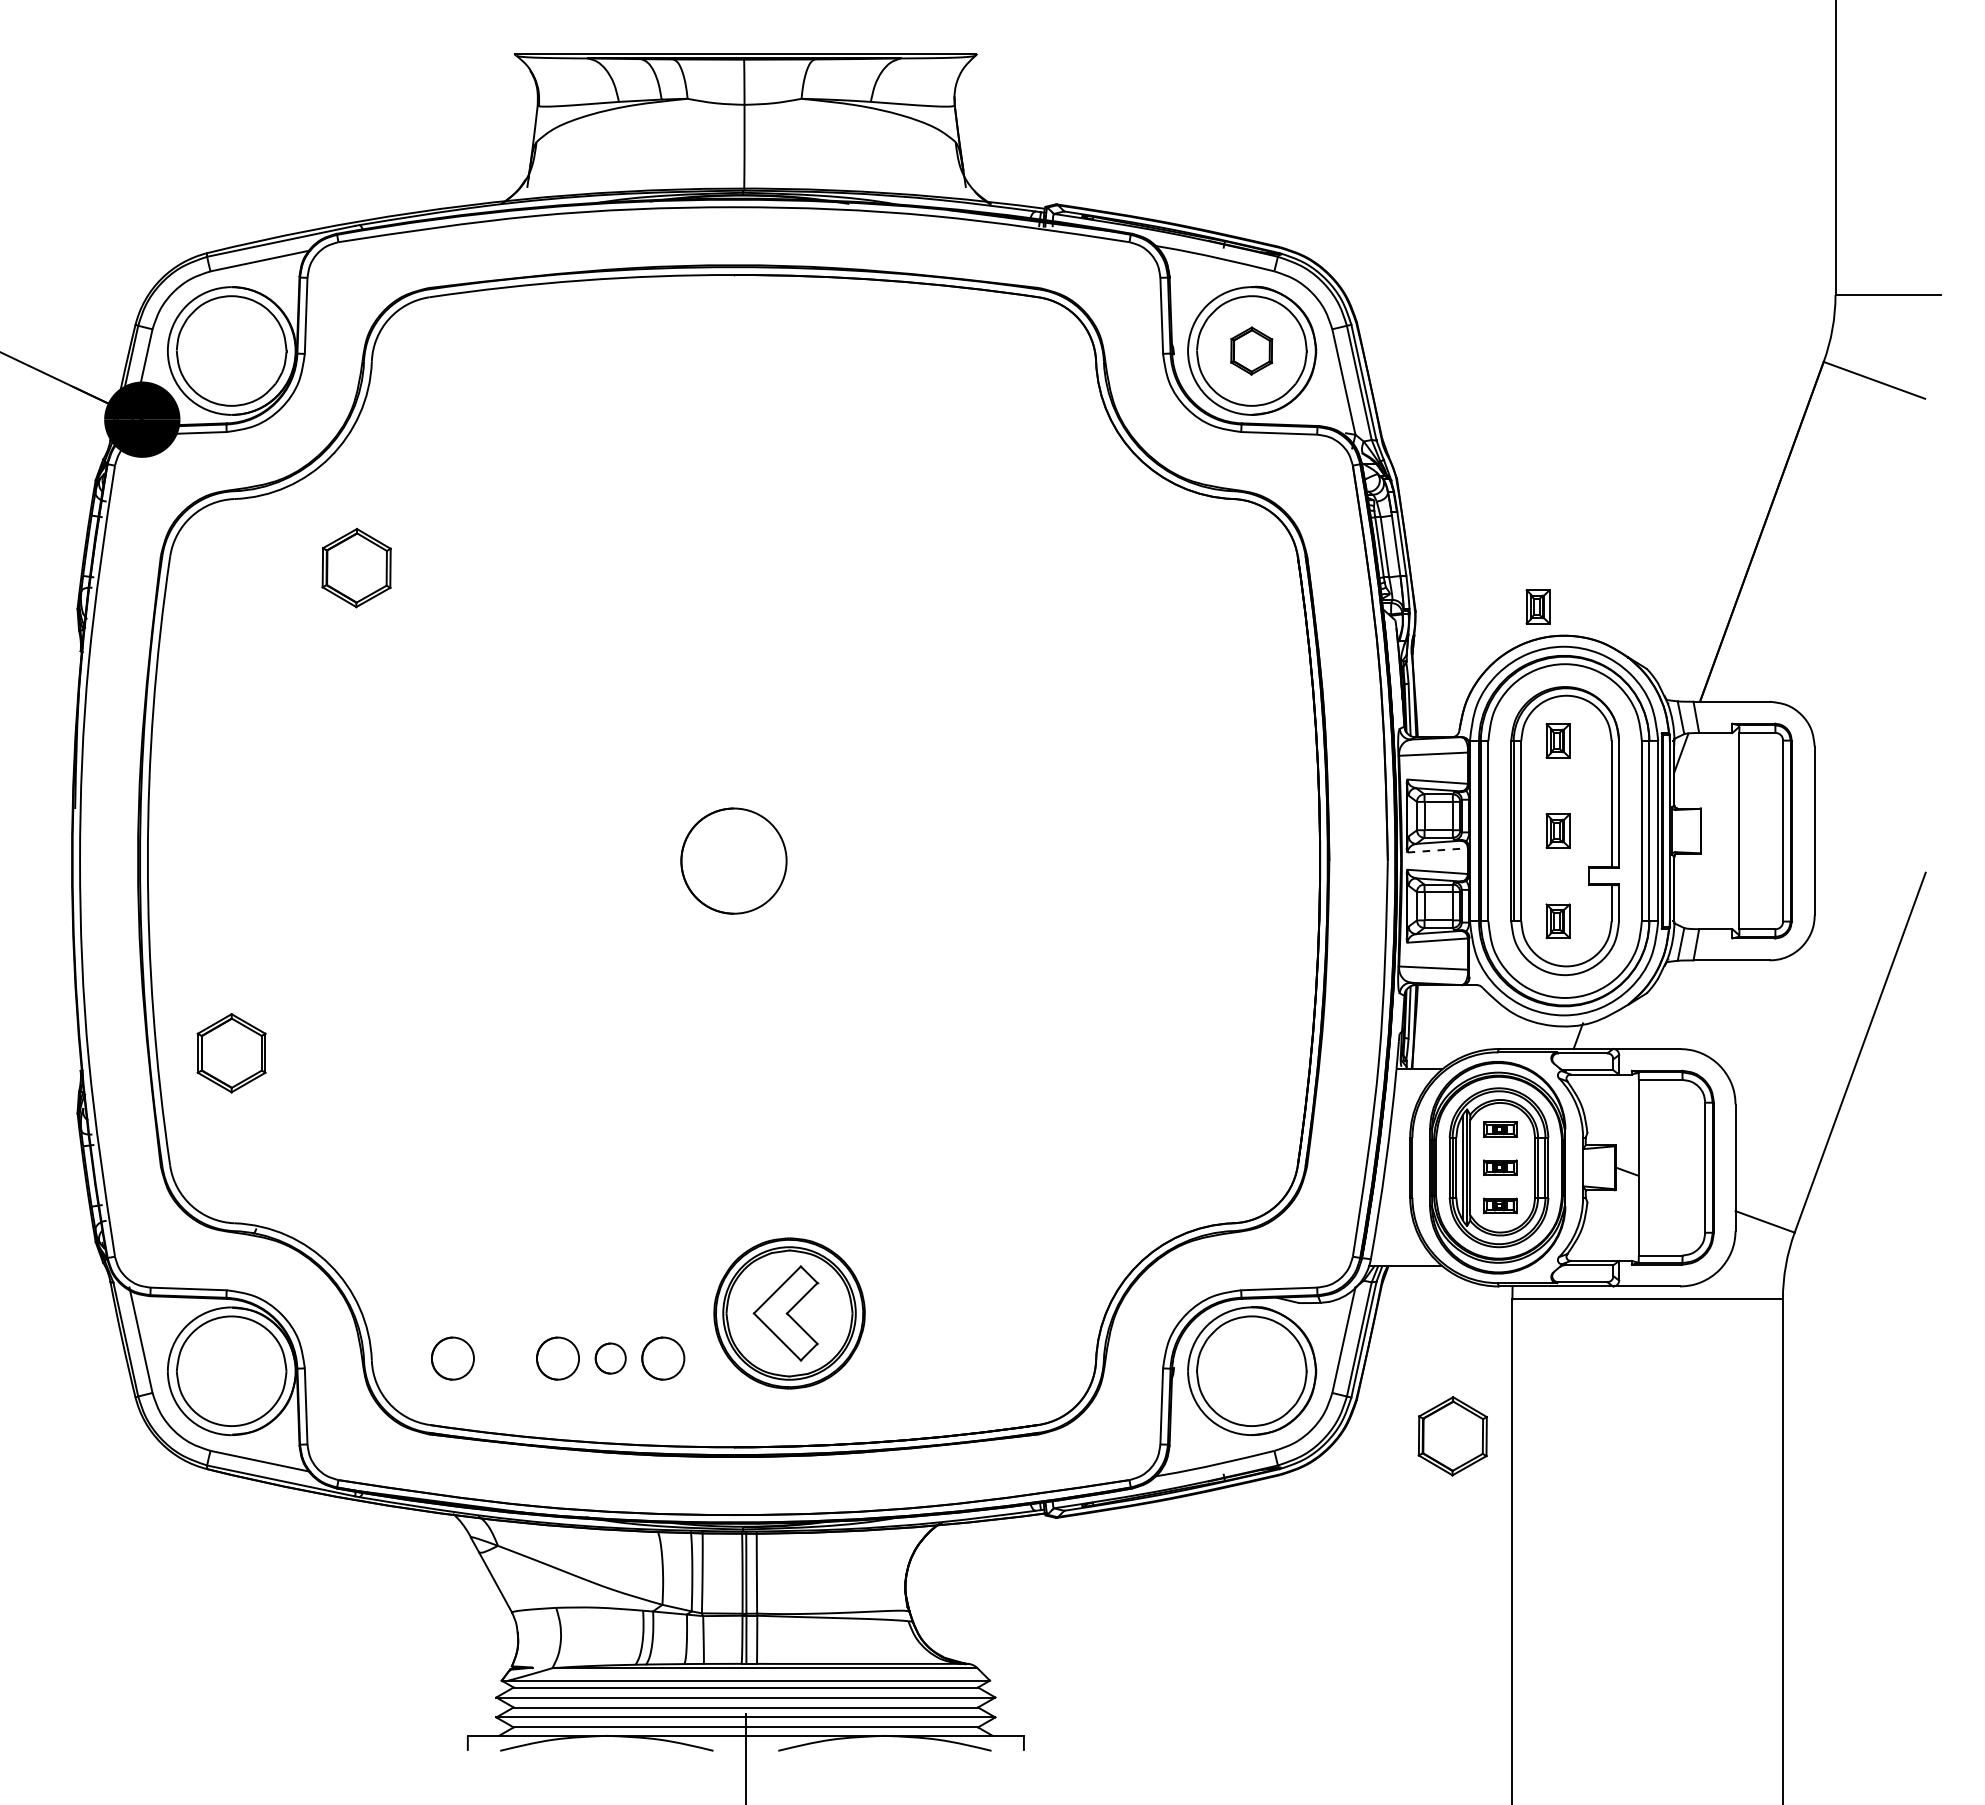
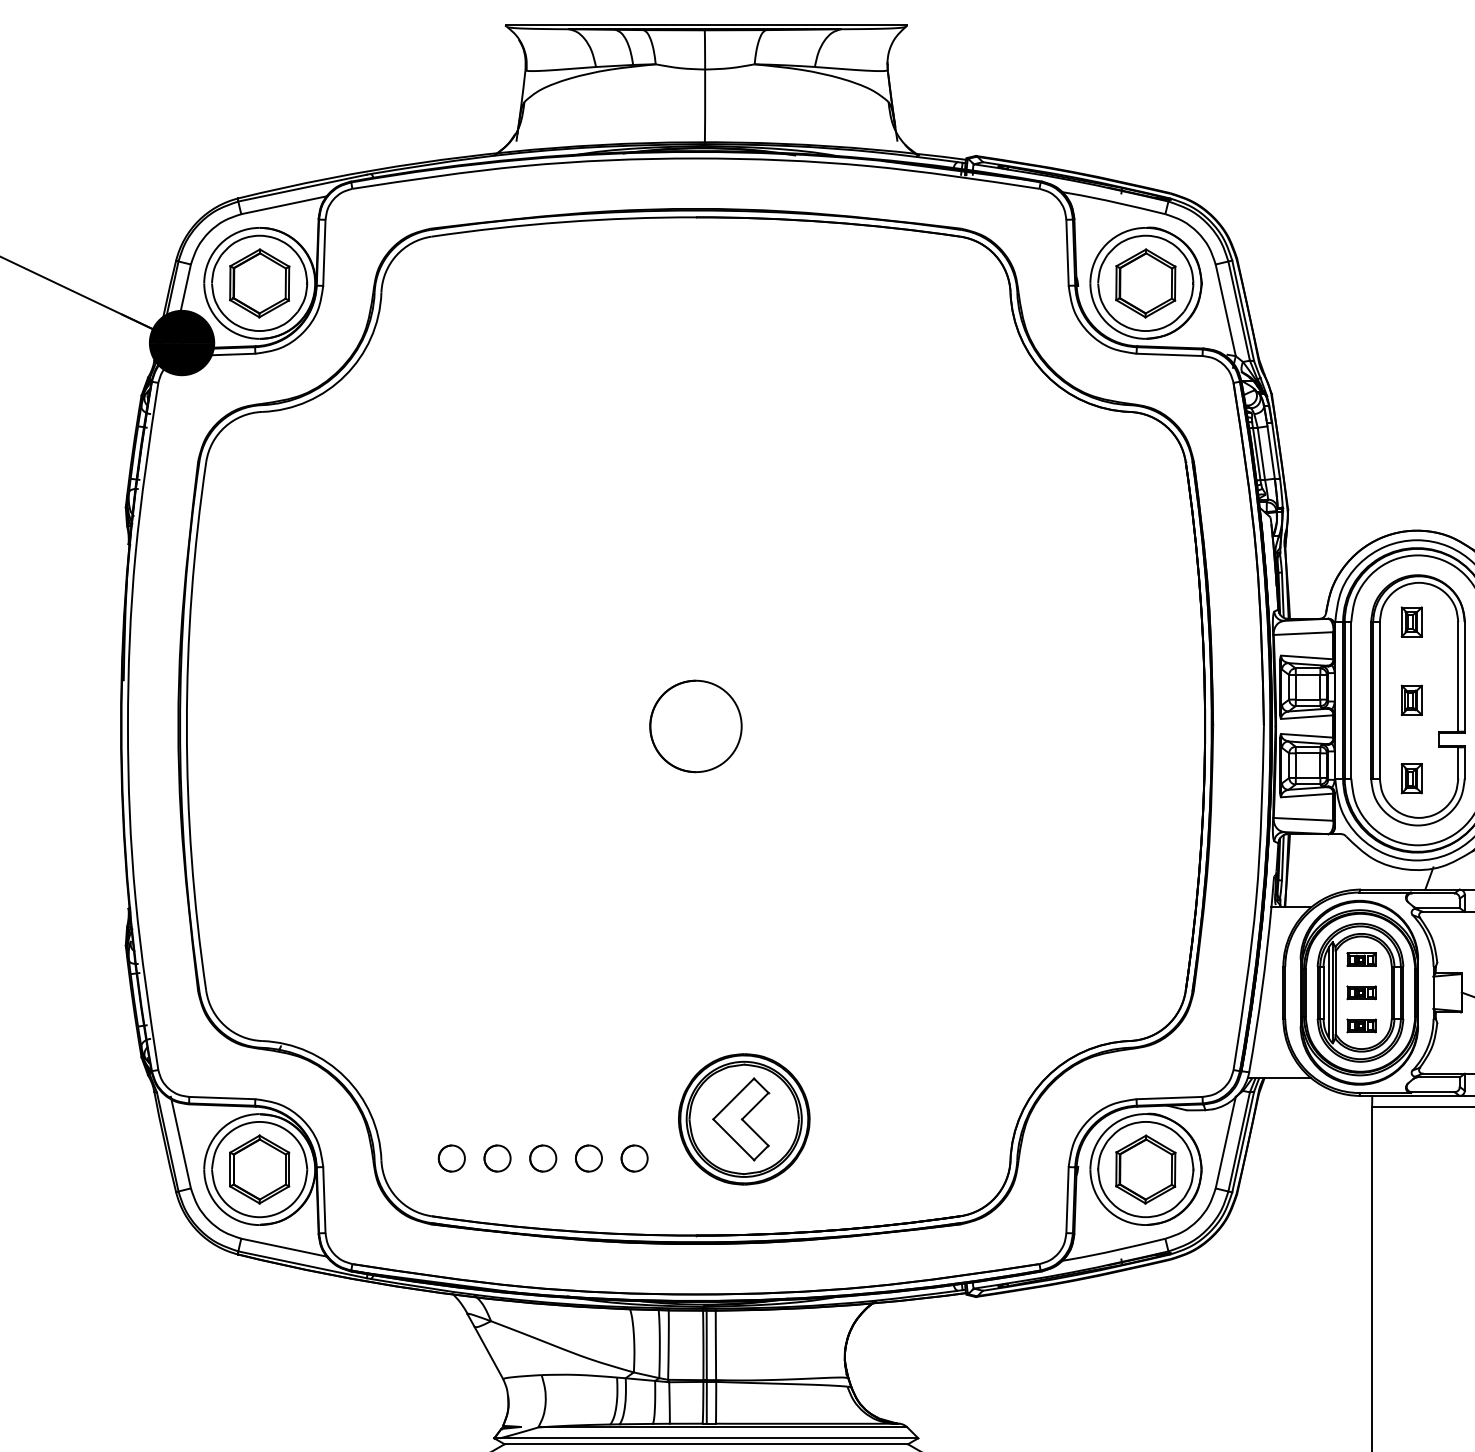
part: (1251, 350) -> (1145, 282), size x1.67
part: (356, 568) -> (259, 283), moved
part: (1537, 606) -> (1393, 505), removed
line: (1438, 850) -> (1307, 717), dashed -> solid
part: (231, 1053) -> (259, 1169), moved
circle: (452, 1358) -> (451, 1158), size x0.71
circle: (505, 1358) -> (497, 1158), added
circle: (558, 1358) -> (543, 1158), size x0.71
circle: (663, 1358) -> (634, 1158), size x0.71
part: (1452, 1436) -> (1145, 1169), moved

